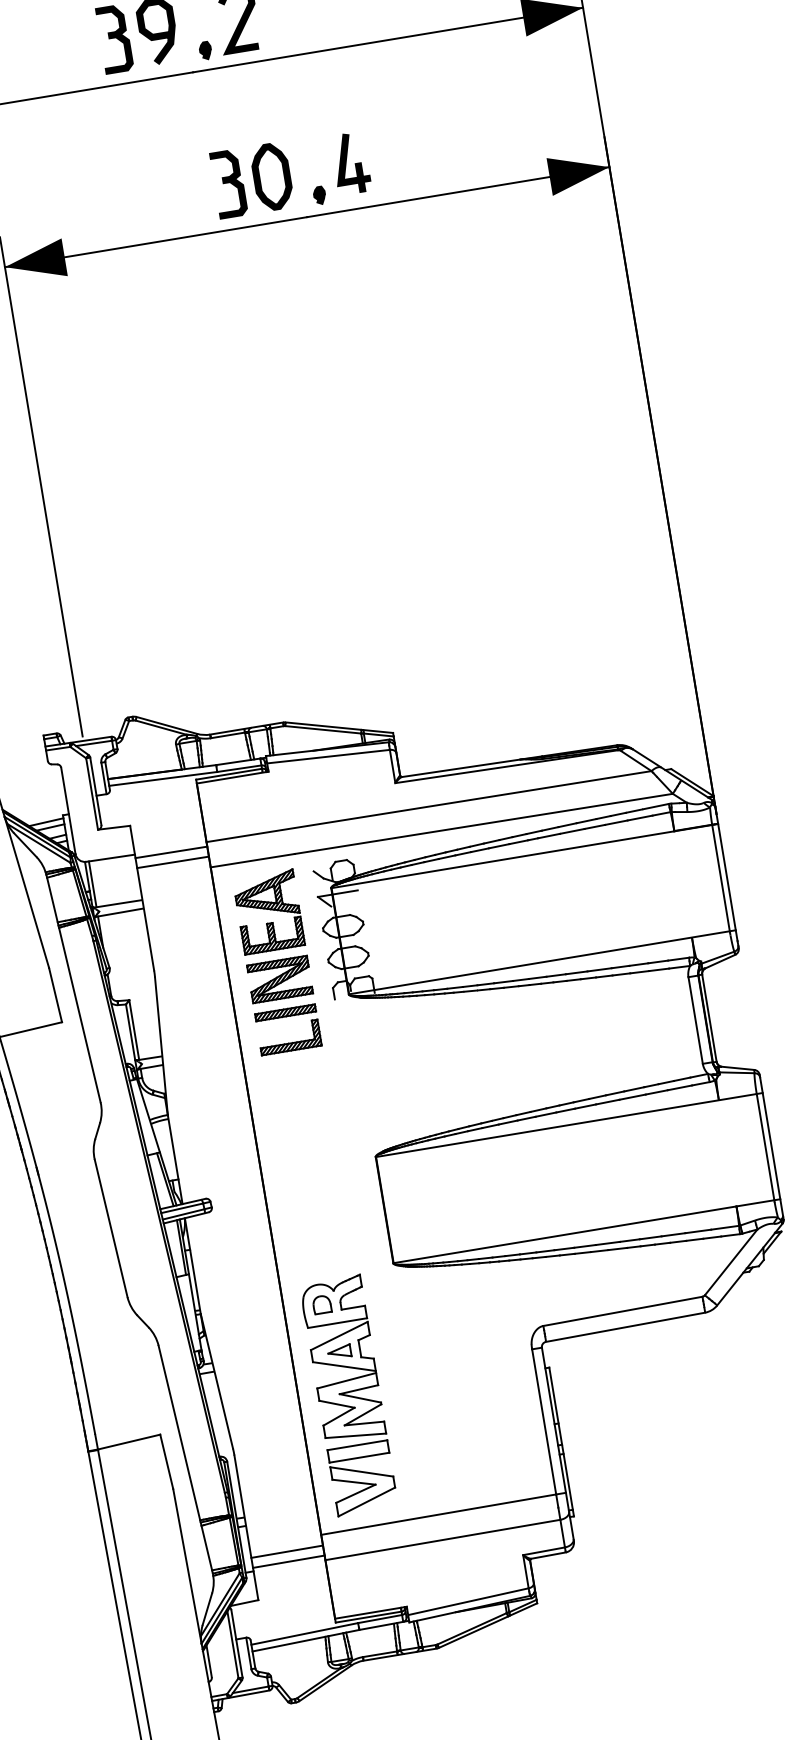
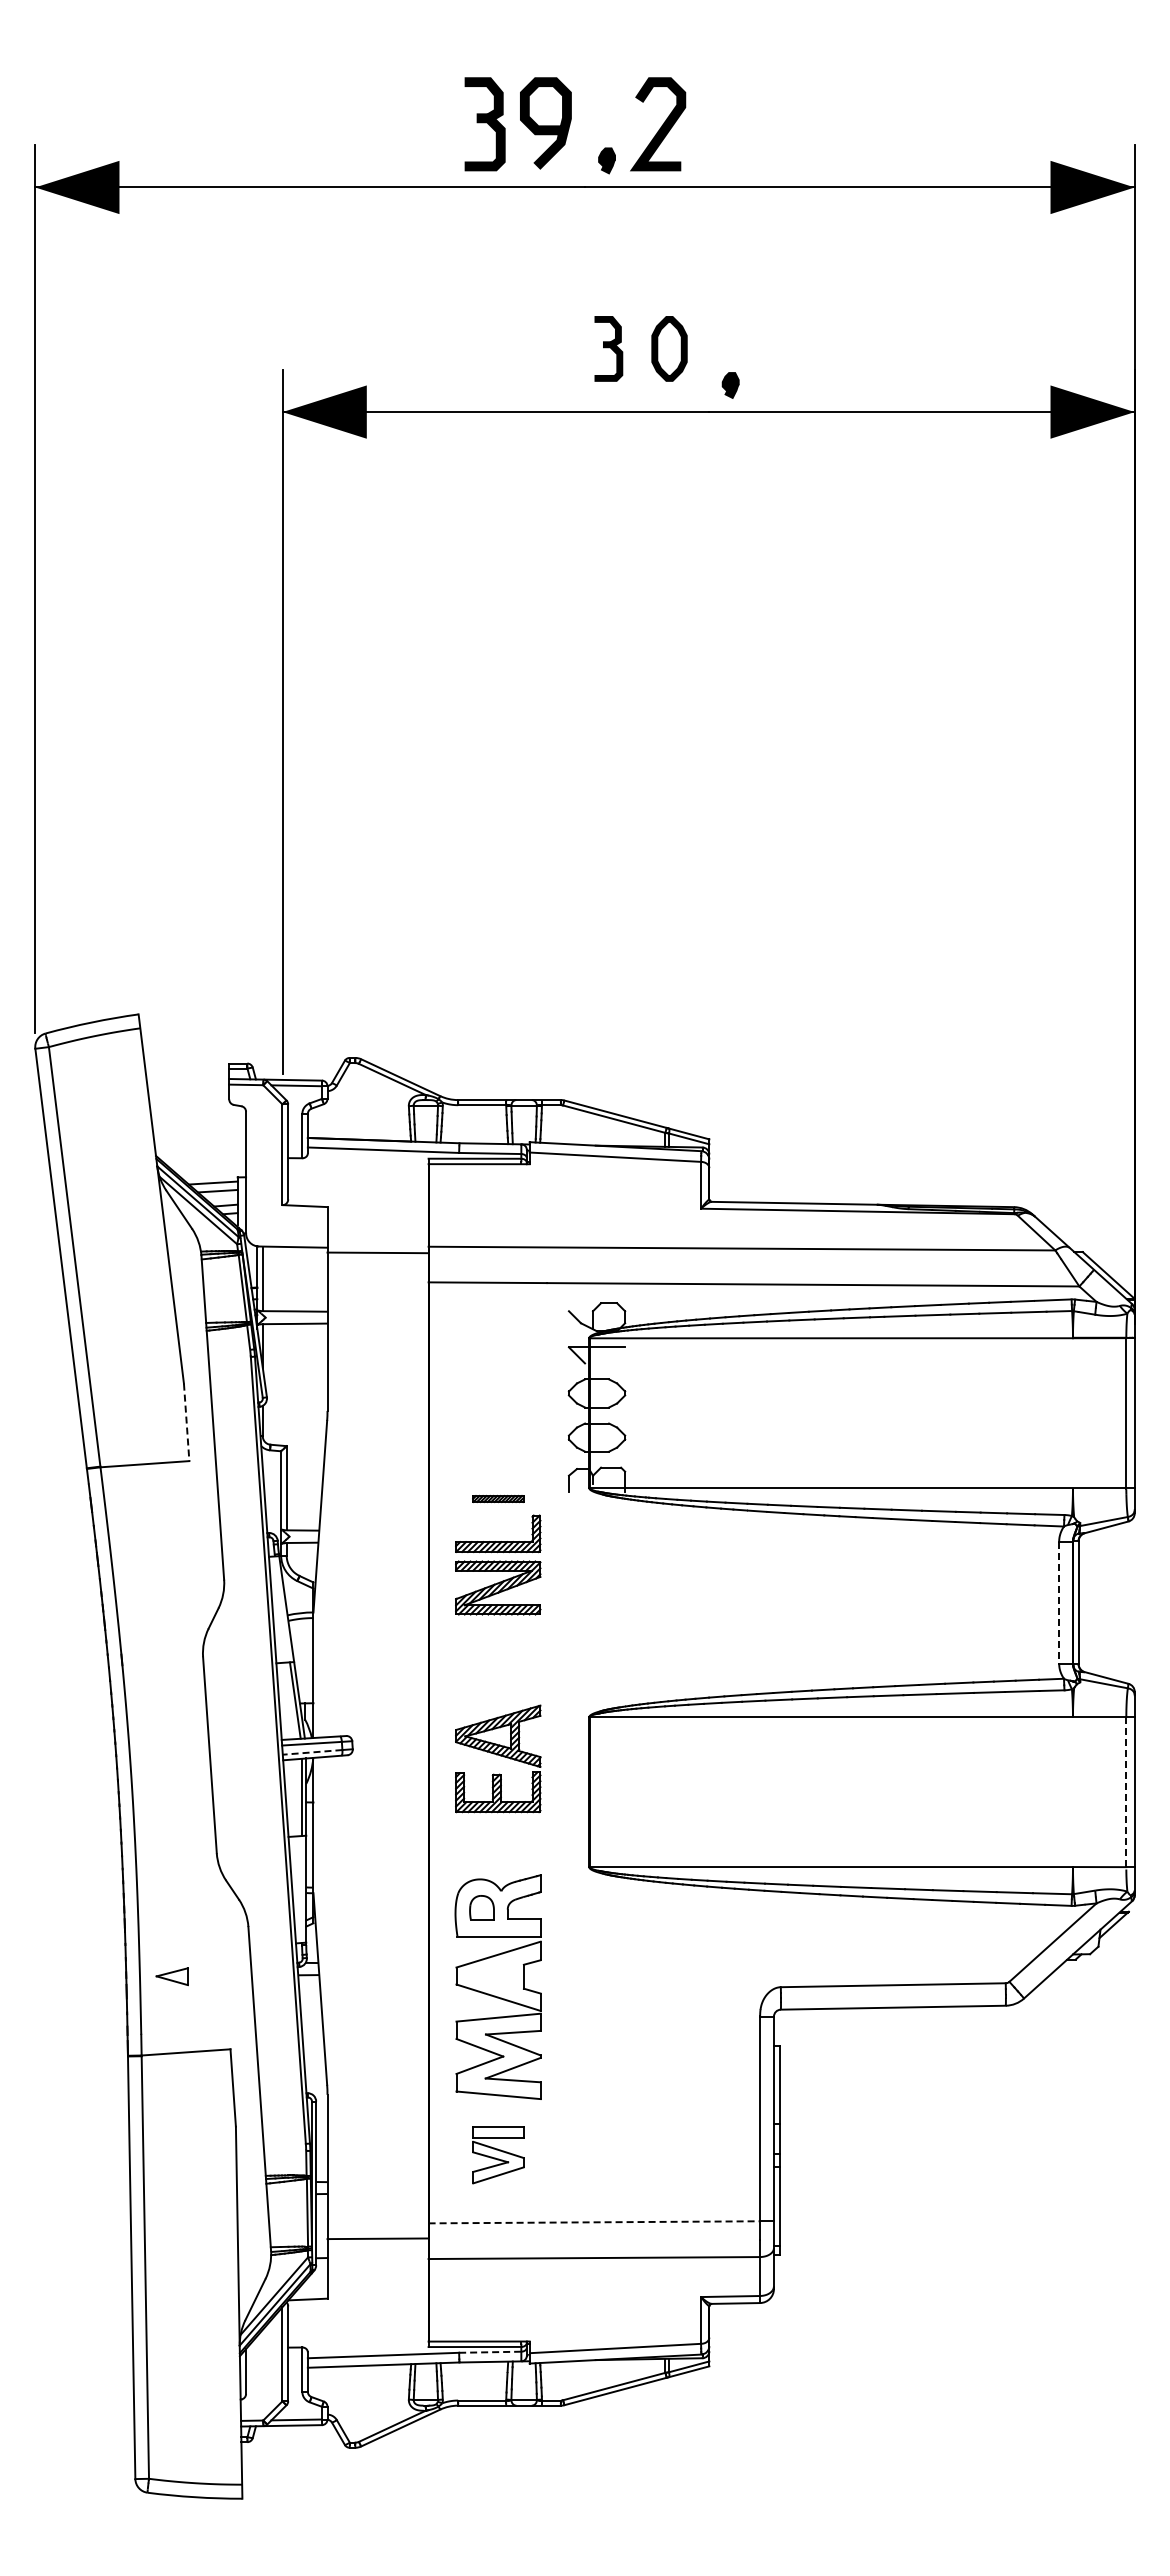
part: (350, 162) -> (780, 347), removed
part: (271, 176) -> (669, 348), size x0.7
part: (228, 183) -> (608, 348), size x0.7
line: (172, 862) -> (377, 1266), removed
part: (269, 911) -> (498, 1758), moved
part: (280, 979) -> (498, 1587), moved
line: (55, 995) -> (186, 1422), solid -> dashed
part: (285, 1012) -> (498, 1498), size x0.6
line: (695, 1021) -> (1059, 1603), solid -> dashed
line: (765, 1147) -> (1126, 1793), solid -> dashed
line: (183, 1214) -> (312, 1752), solid -> dashed
part: (338, 1352) -> (171, 1976), moved
part: (362, 1478) -> (498, 2155), size x0.6
line: (438, 1514) -> (594, 2222), solid -> dashed
line: (288, 1561) -> (377, 2252), removed
line: (380, 1619) -> (490, 2352), solid -> dashed

